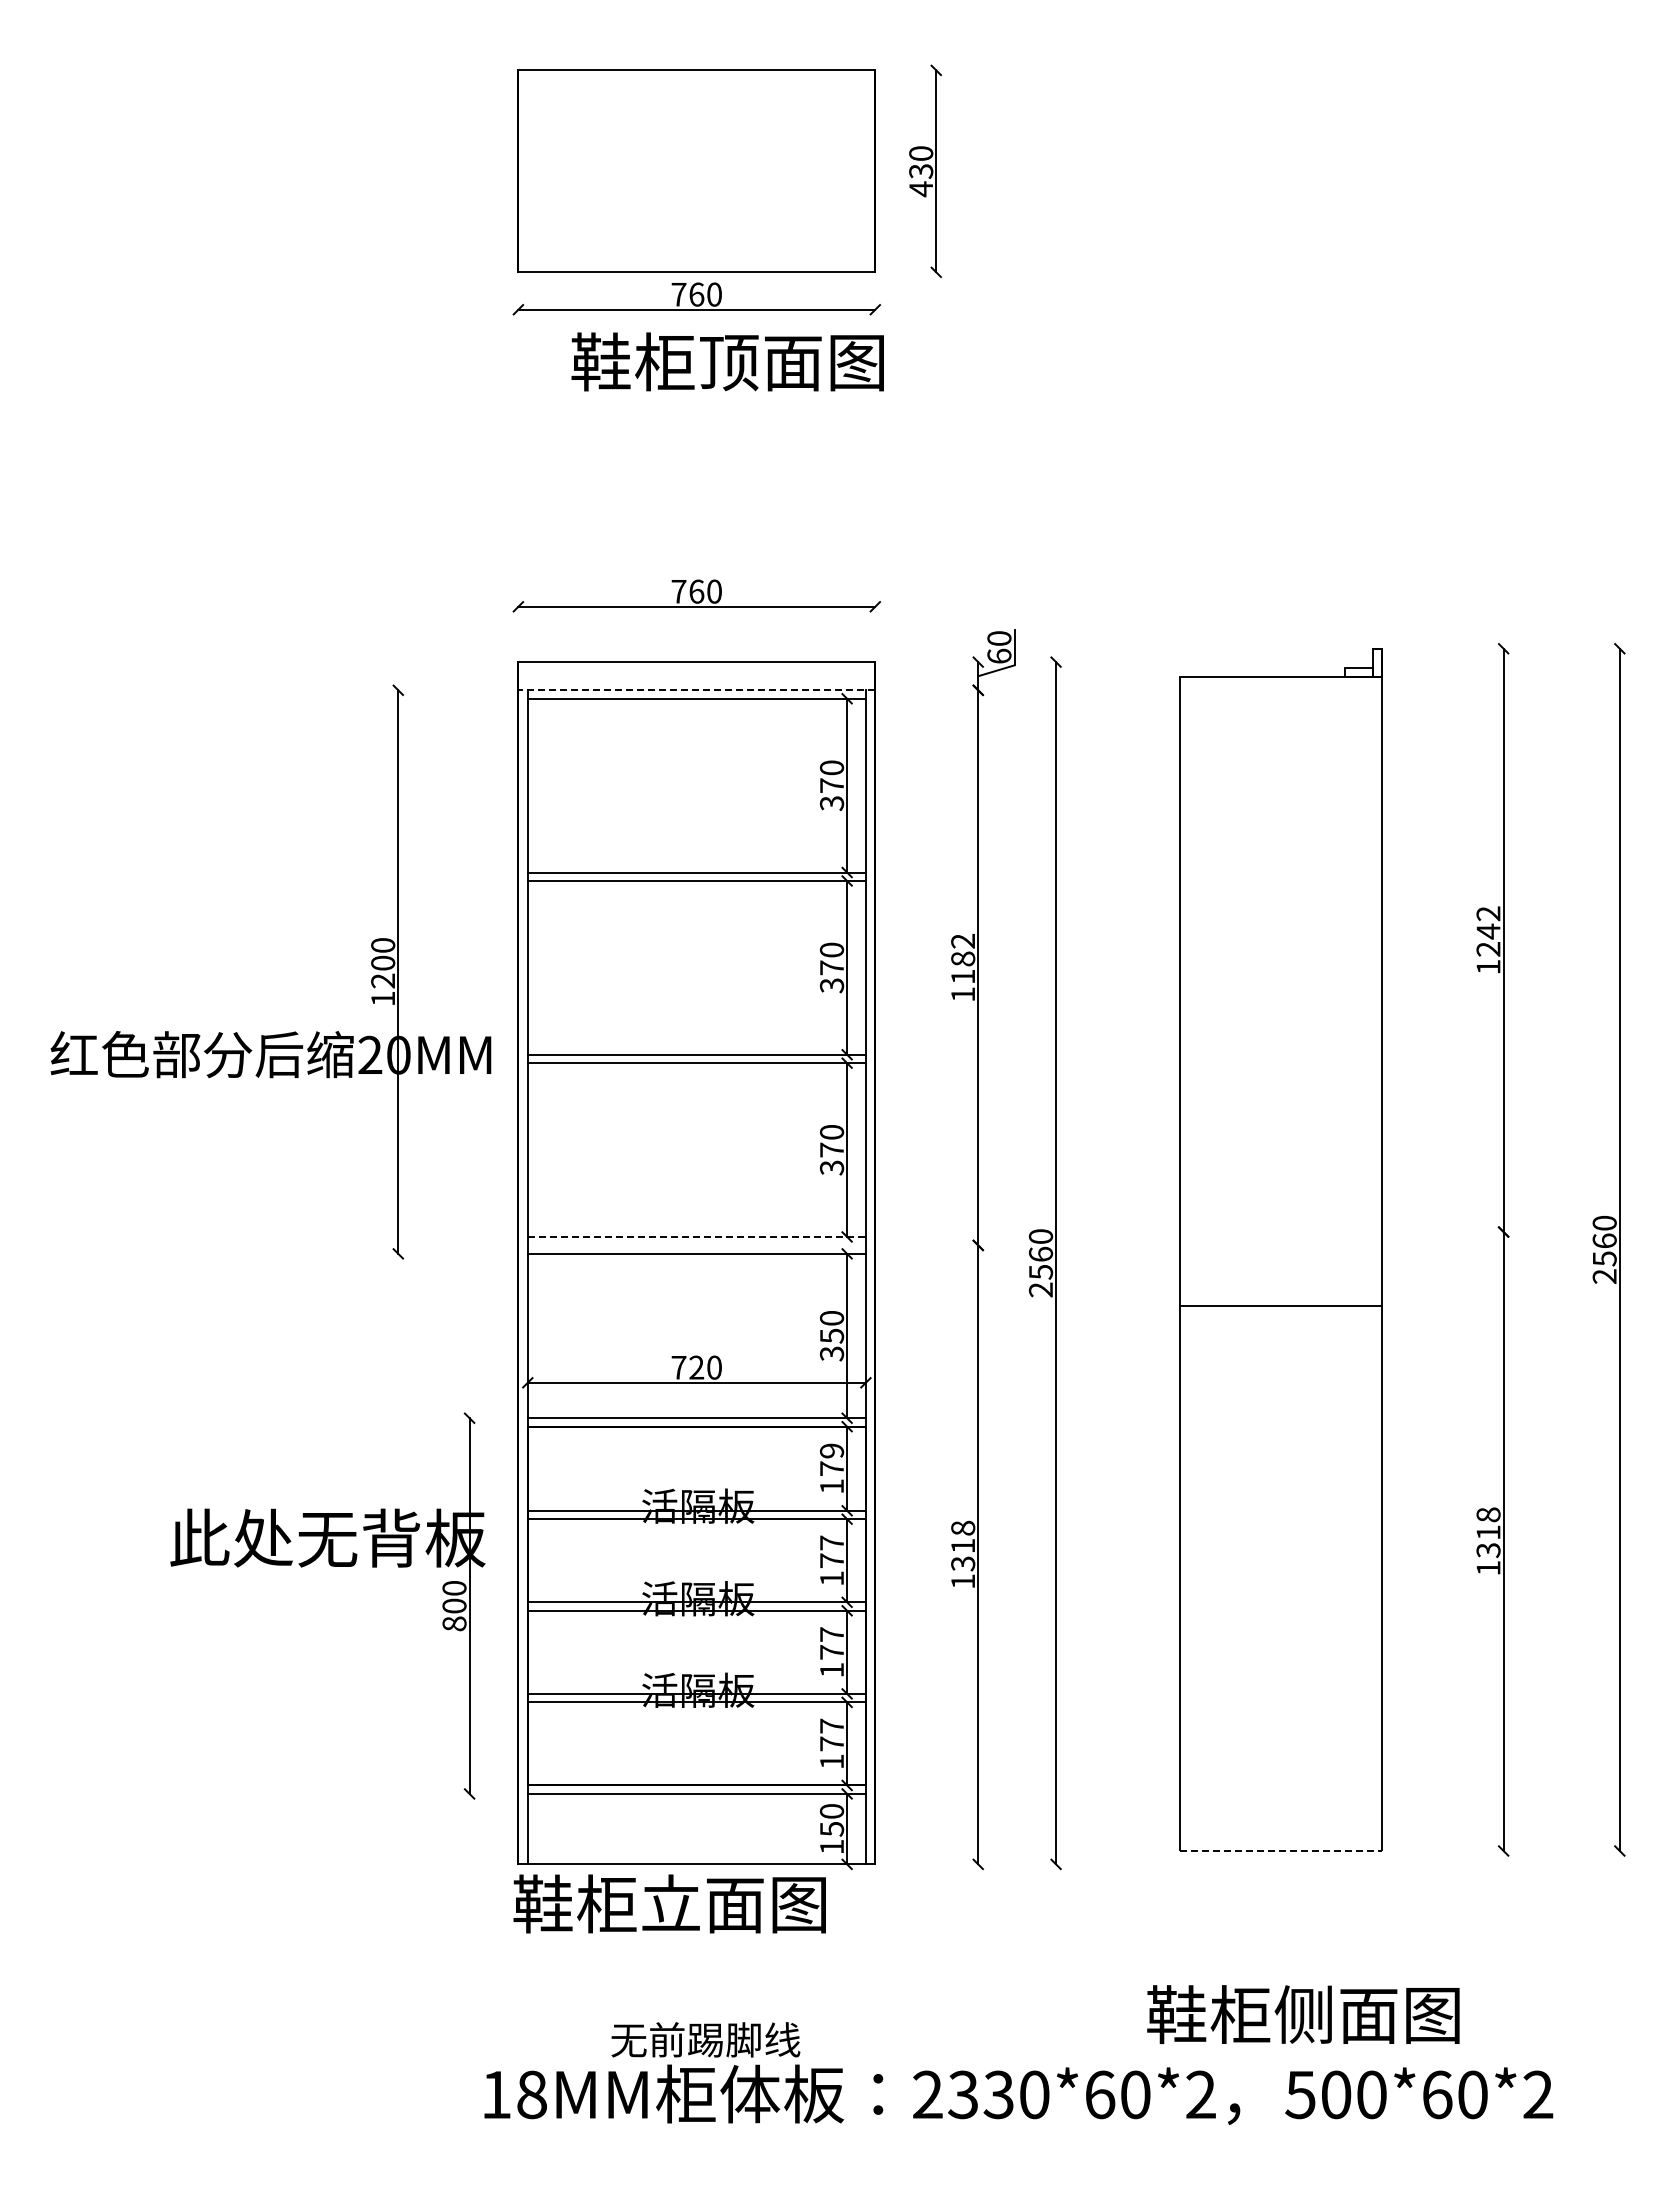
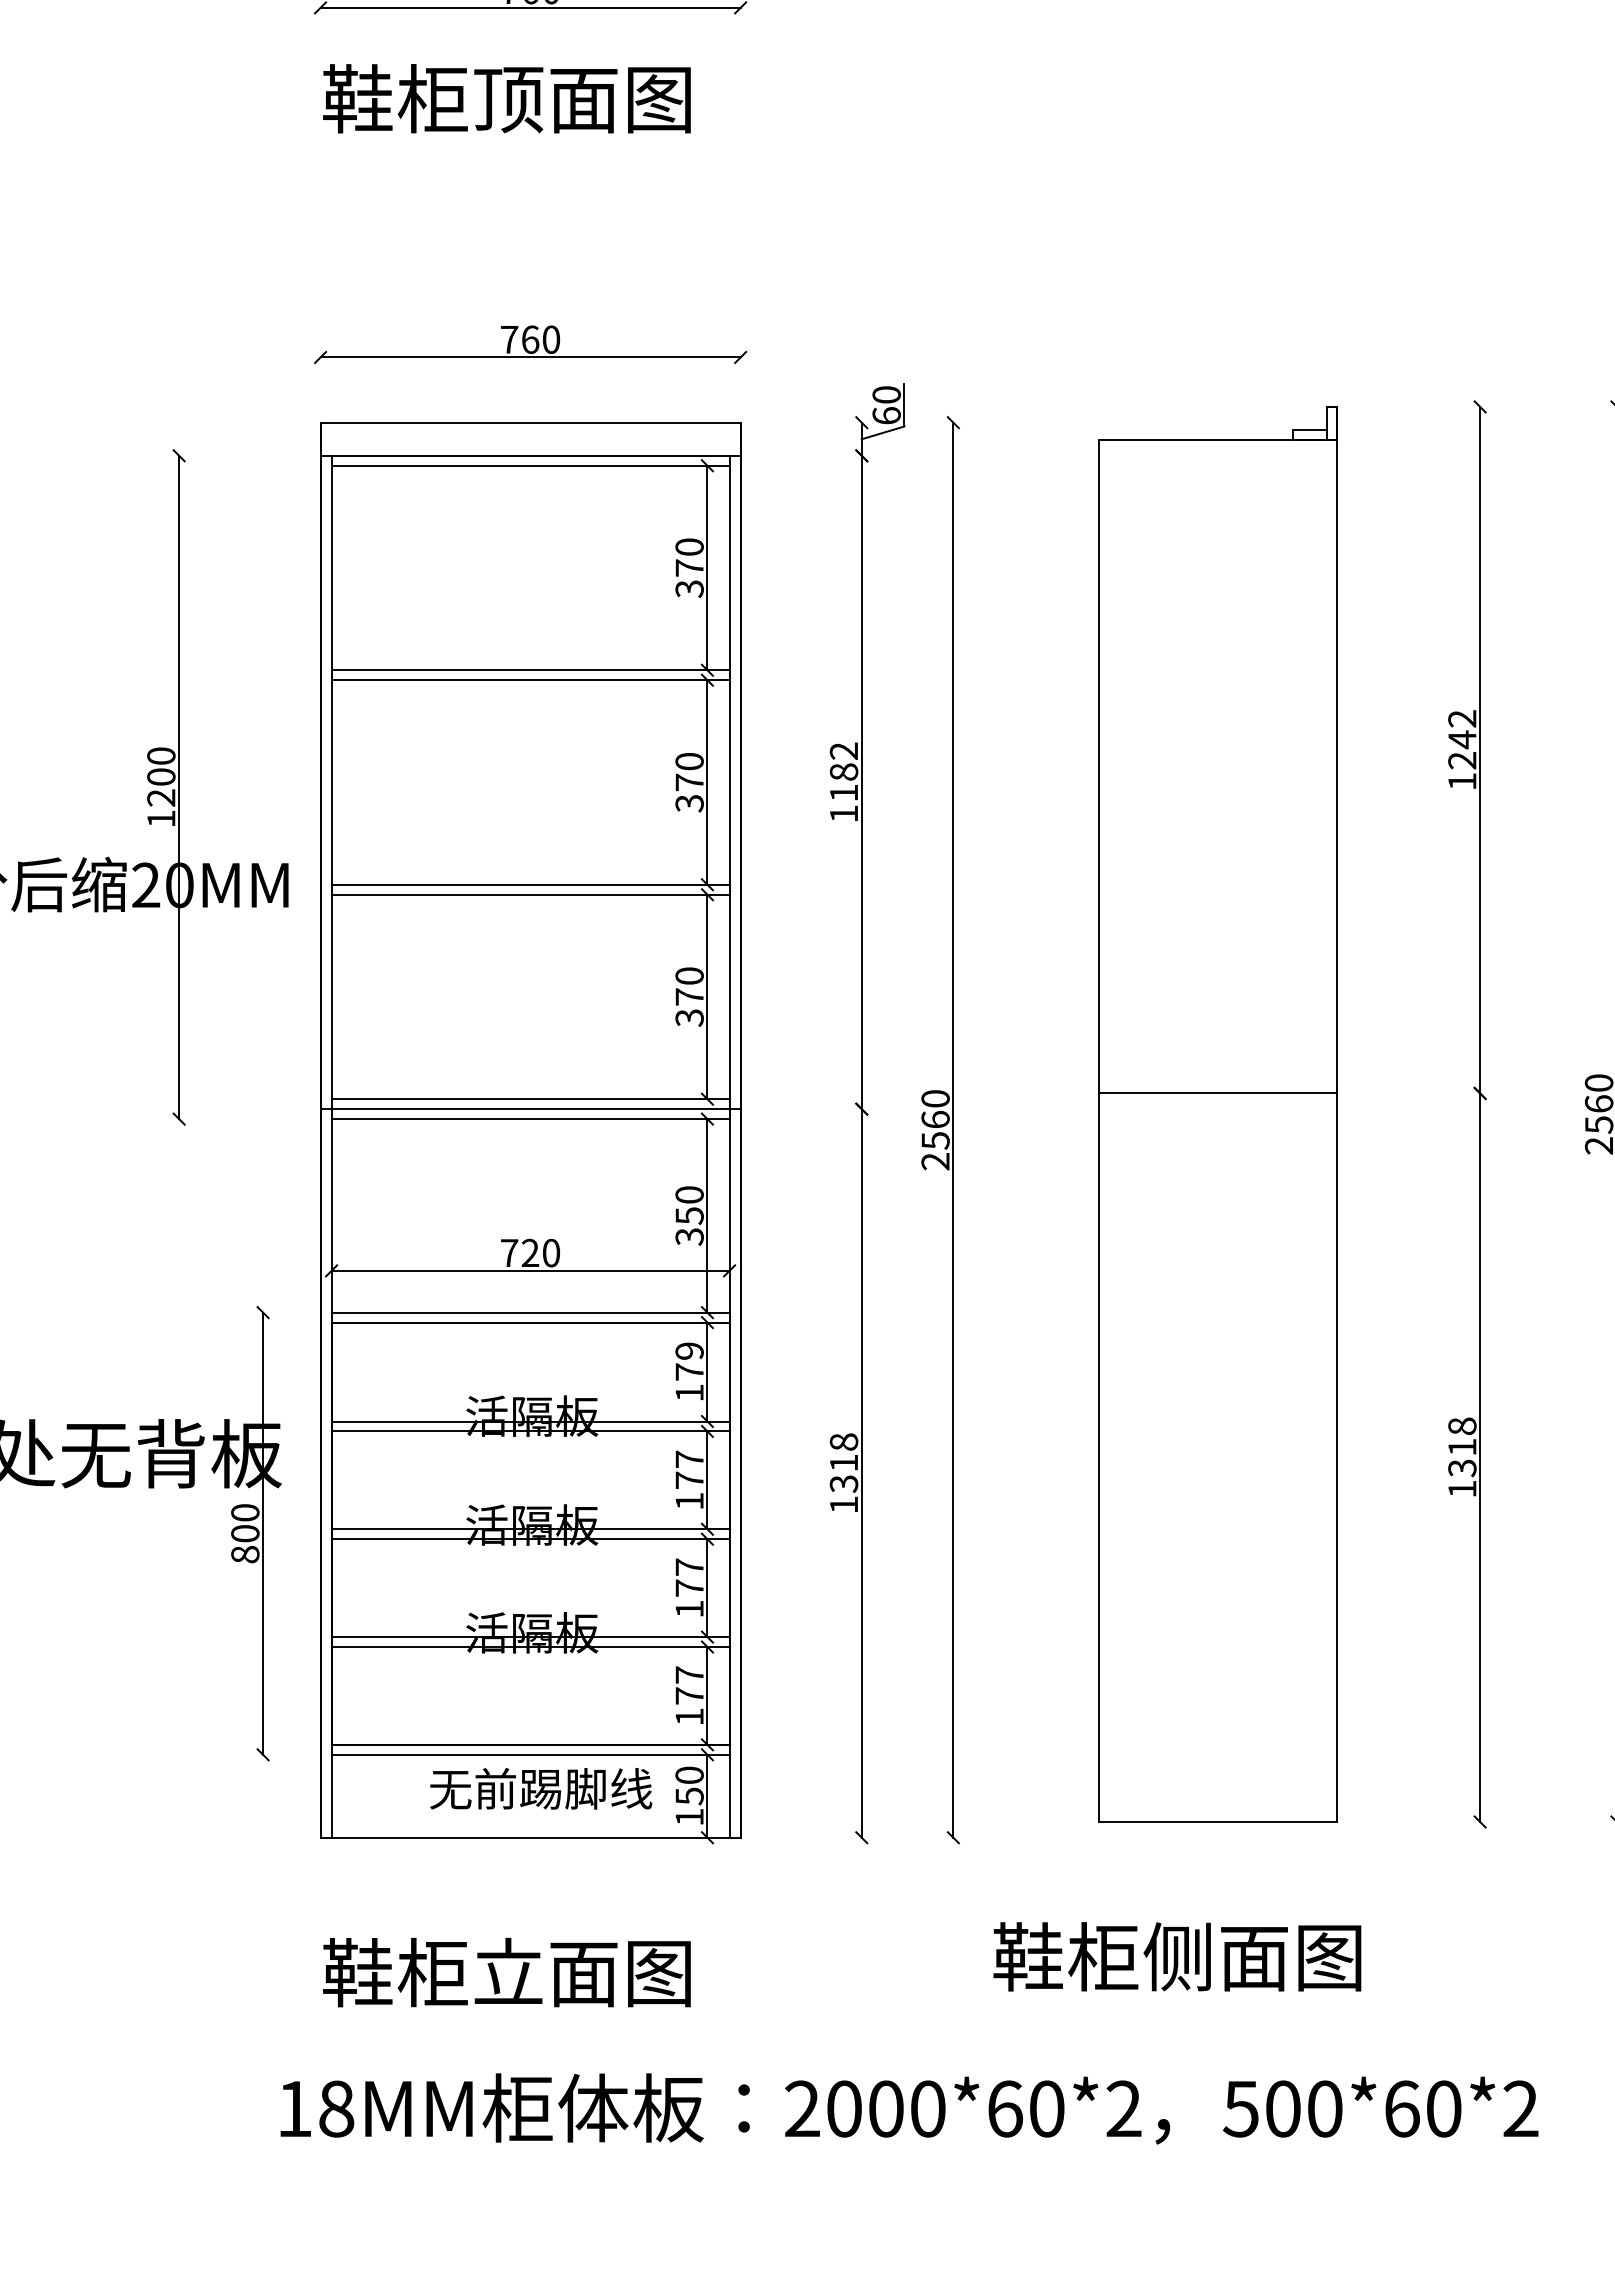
text: (727, 361) -> (506, 98), moved
line: (696, 690) -> (530, 456), dashed -> solid
line: (697, 1236) -> (531, 1098), dashed -> solid
line: (696, 1245) -> (530, 1109), added
line: (1280, 1306) -> (1217, 1093), moved
line: (1280, 1851) -> (1217, 1822), dashed -> solid
text: (669, 1903) -> (506, 1972), moved
text: (1303, 2014) -> (1177, 1956), moved
text: (705, 2039) -> (540, 1788), moved
text: (980, 2094) -> (864, 2108), 2330*60*2 -> 2000*60*2

